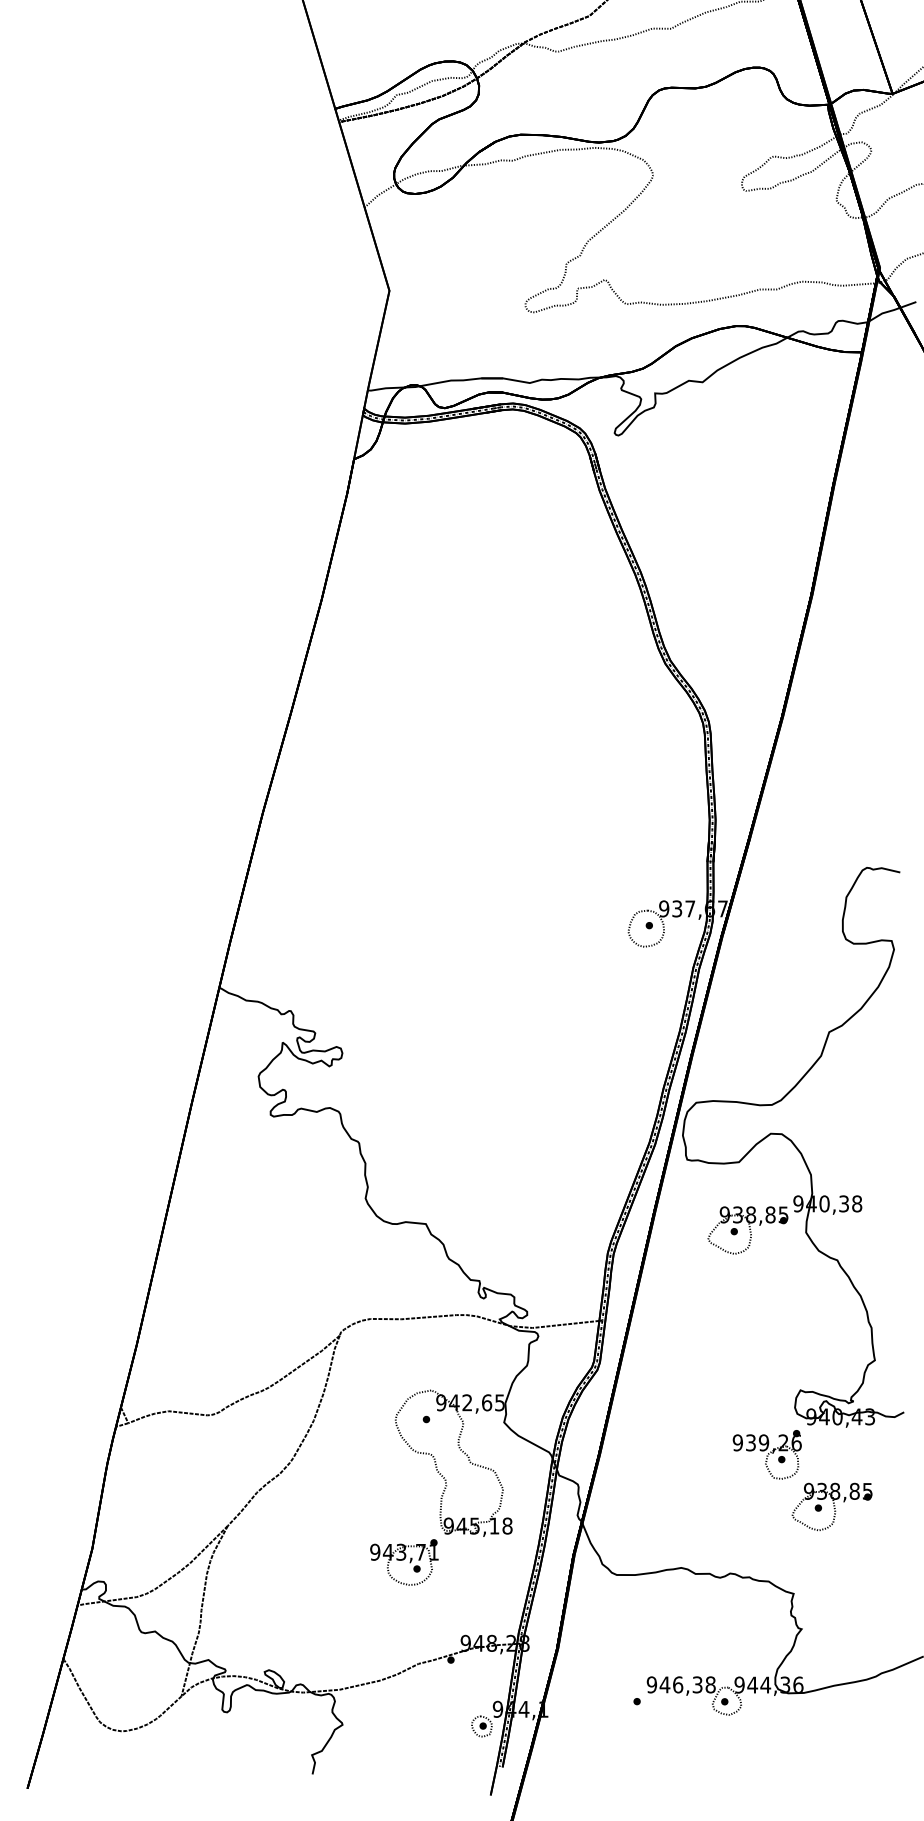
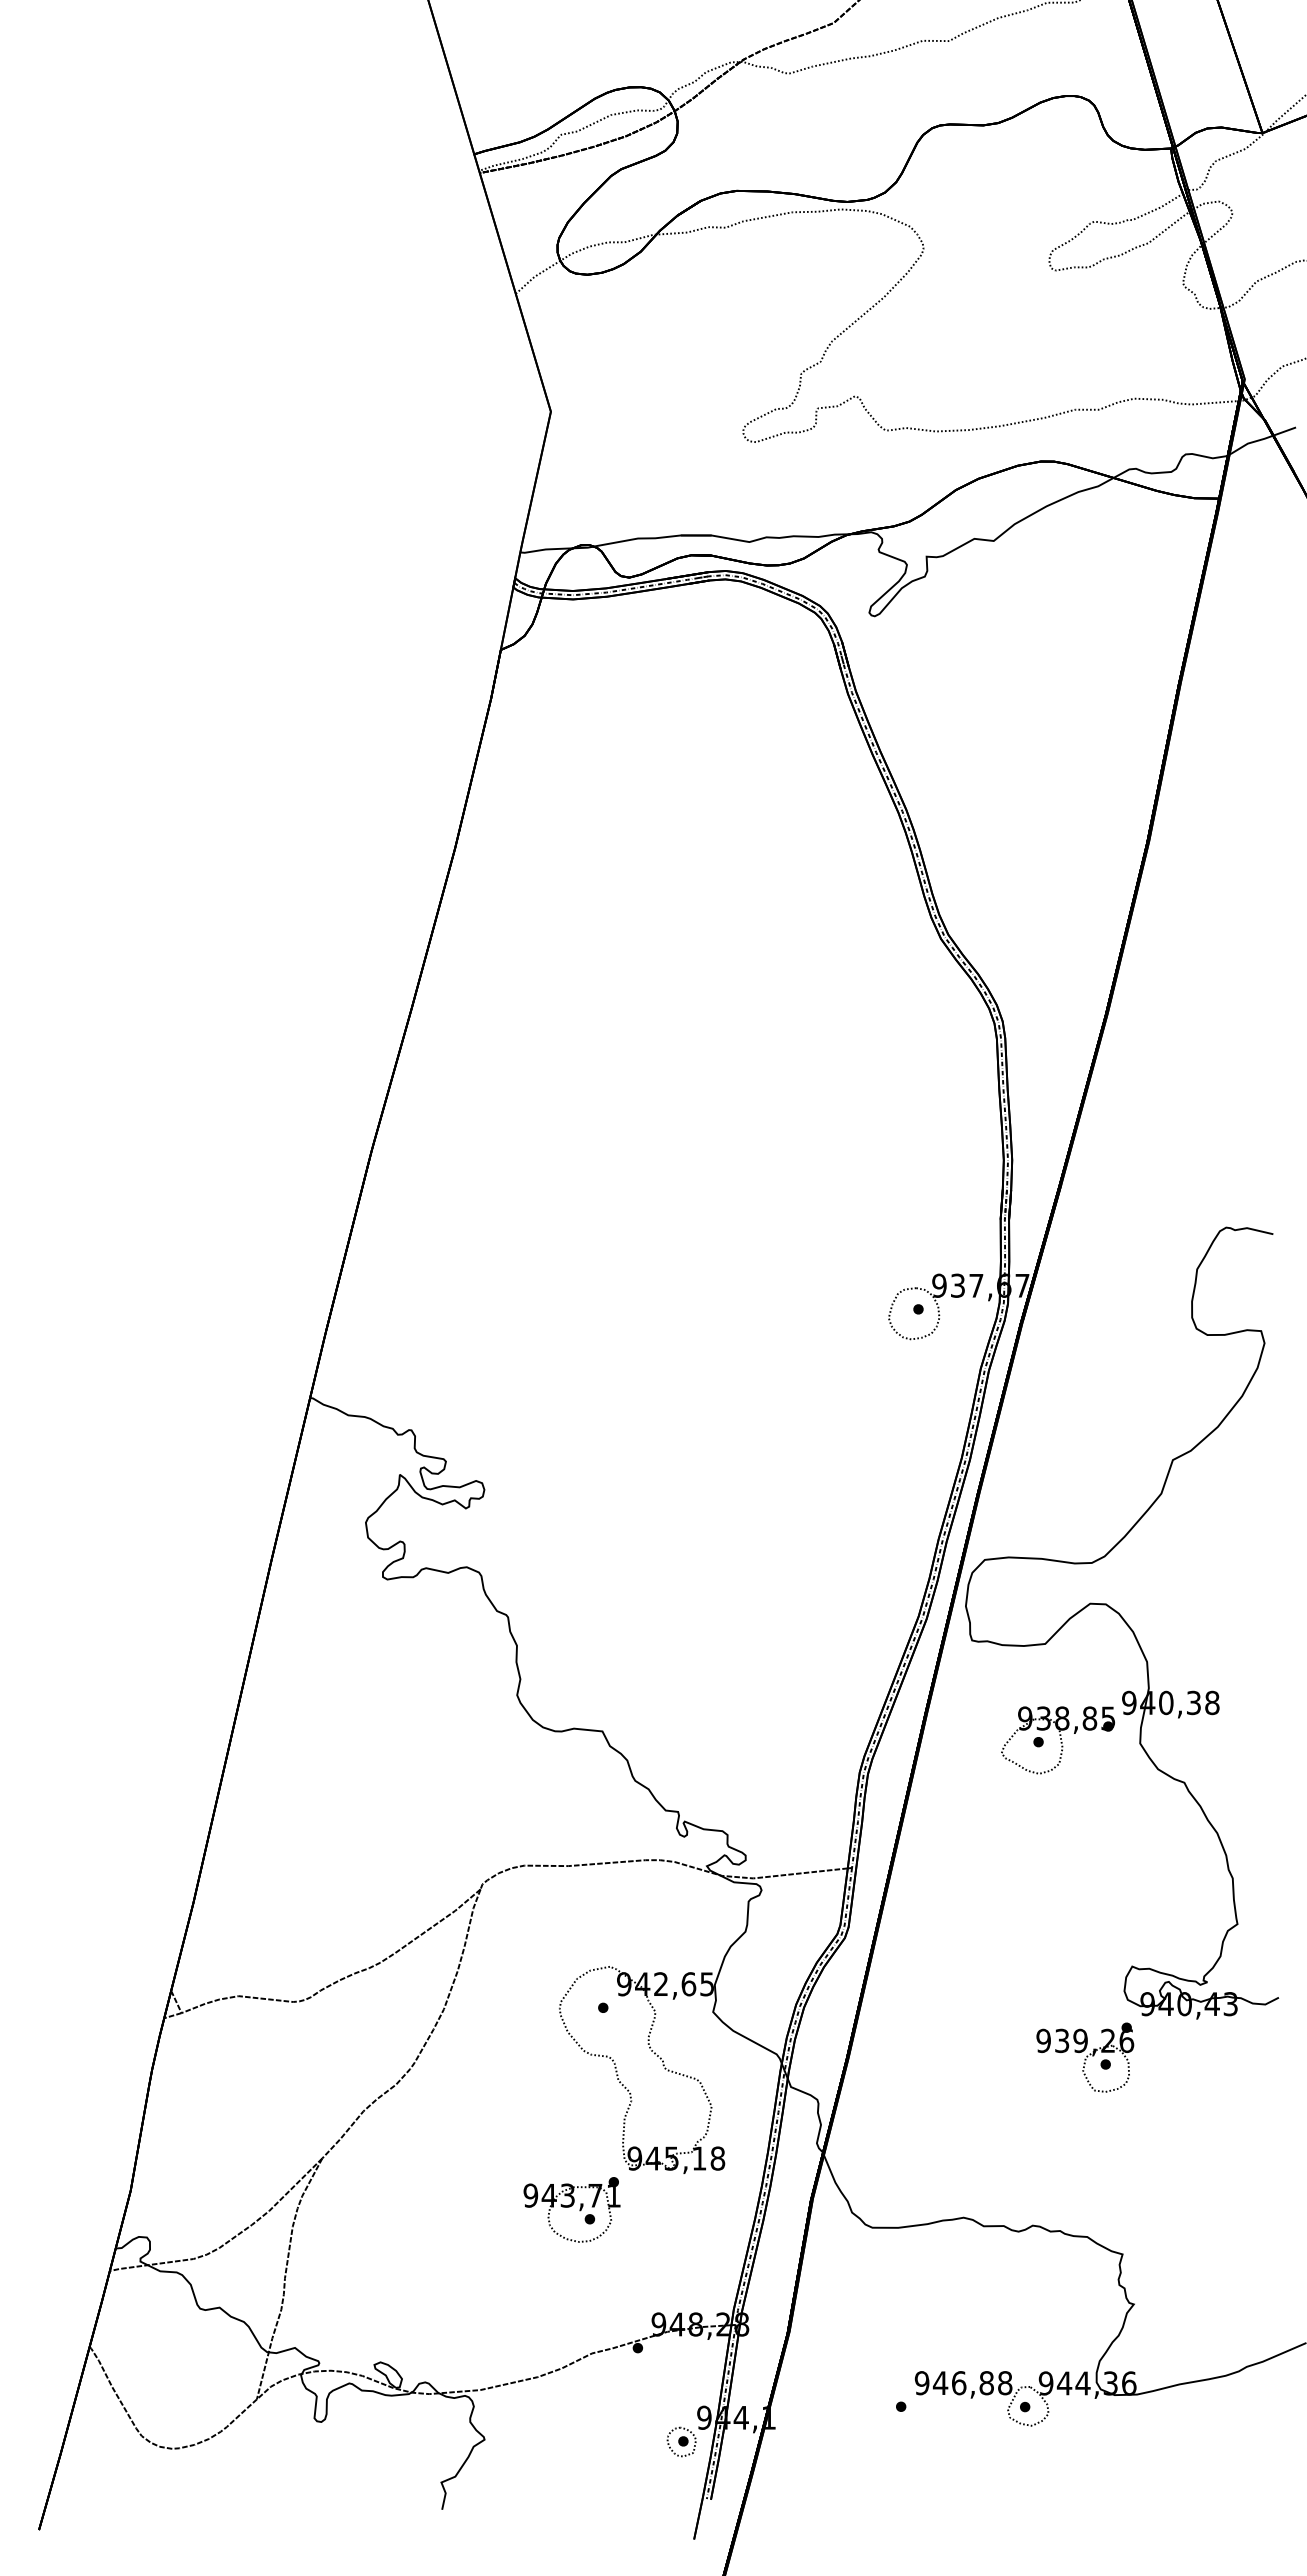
part: (831, 1506) -> (1176, 2131), removed
text: (697, 1685) -> (986, 2383), 946,38 -> 946,88

